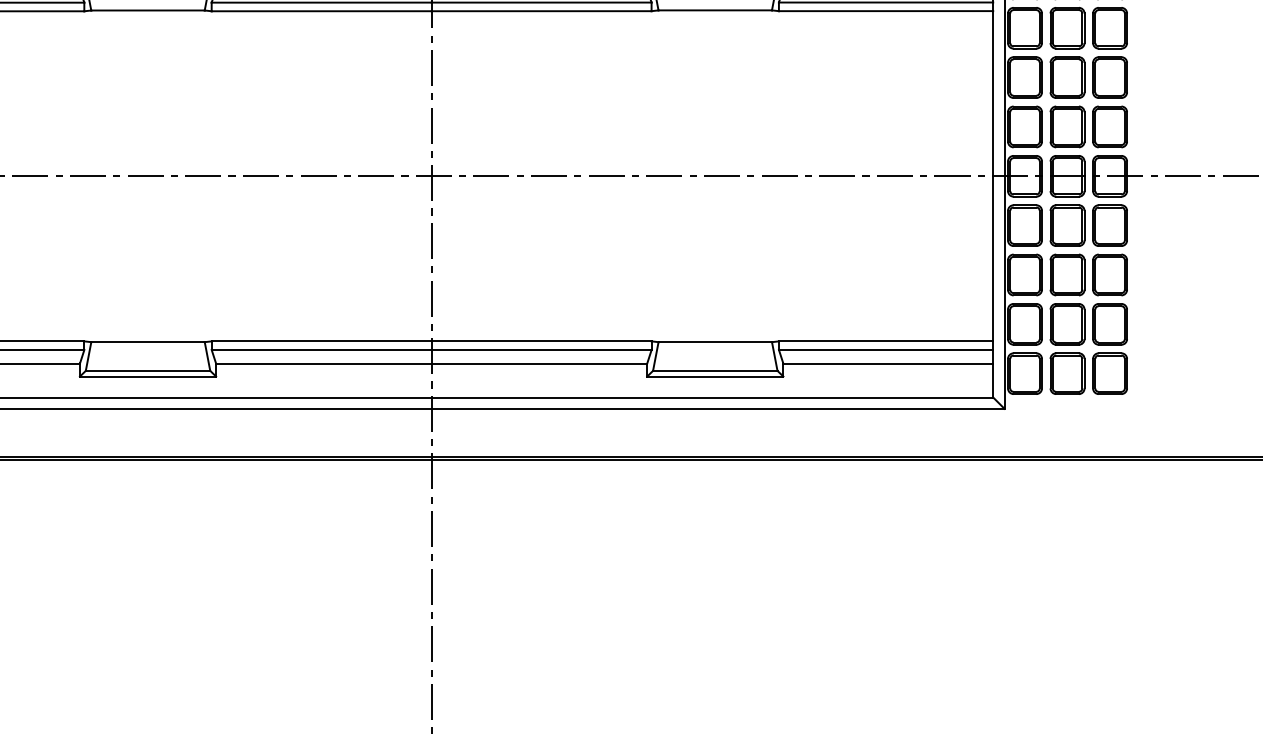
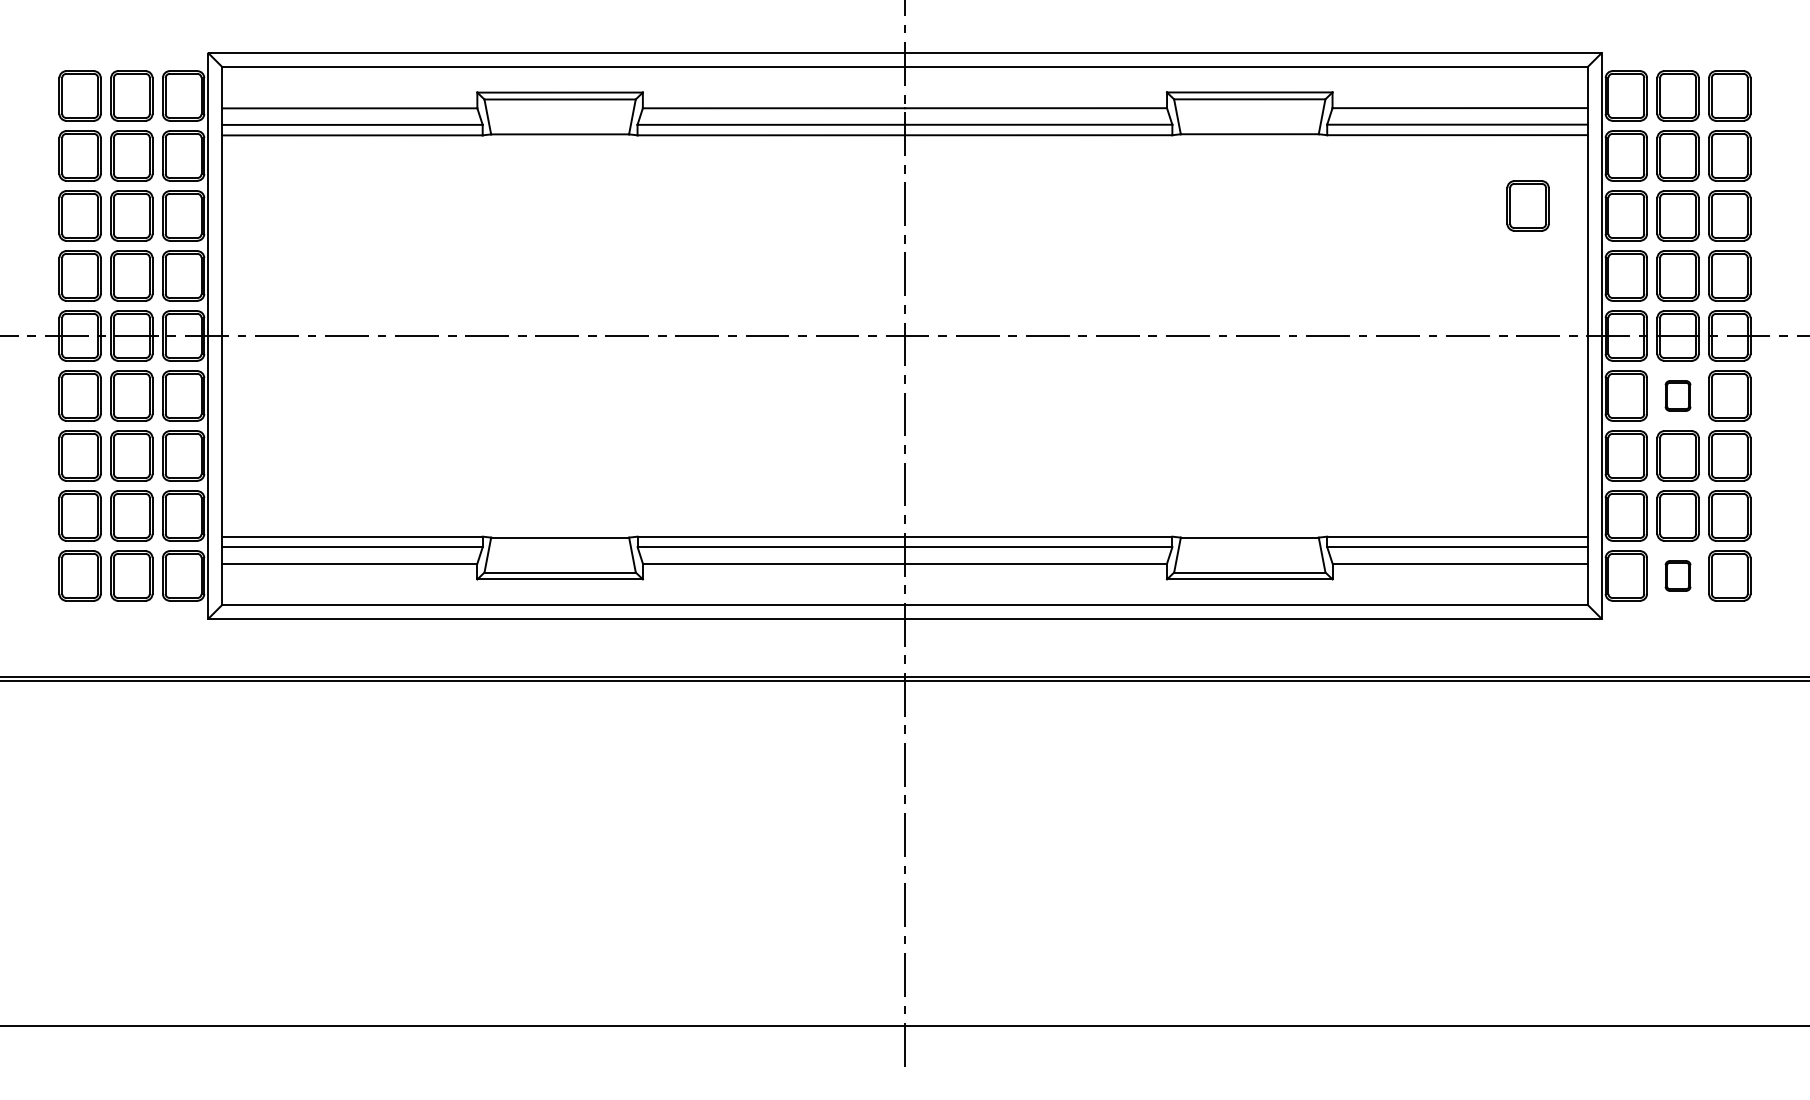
part: (943, 68) -> (1527, 205), added
part: (1067, 225) -> (1677, 395), size x0.6
part: (1067, 373) -> (1677, 575), size x0.6

